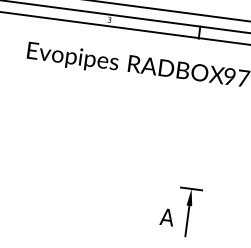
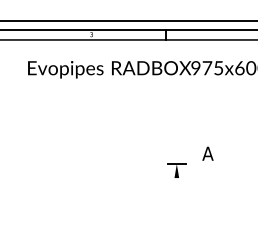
text: (166, 216) -> (207, 153), moved
line: (187, 220) -> (176, 190), removed

